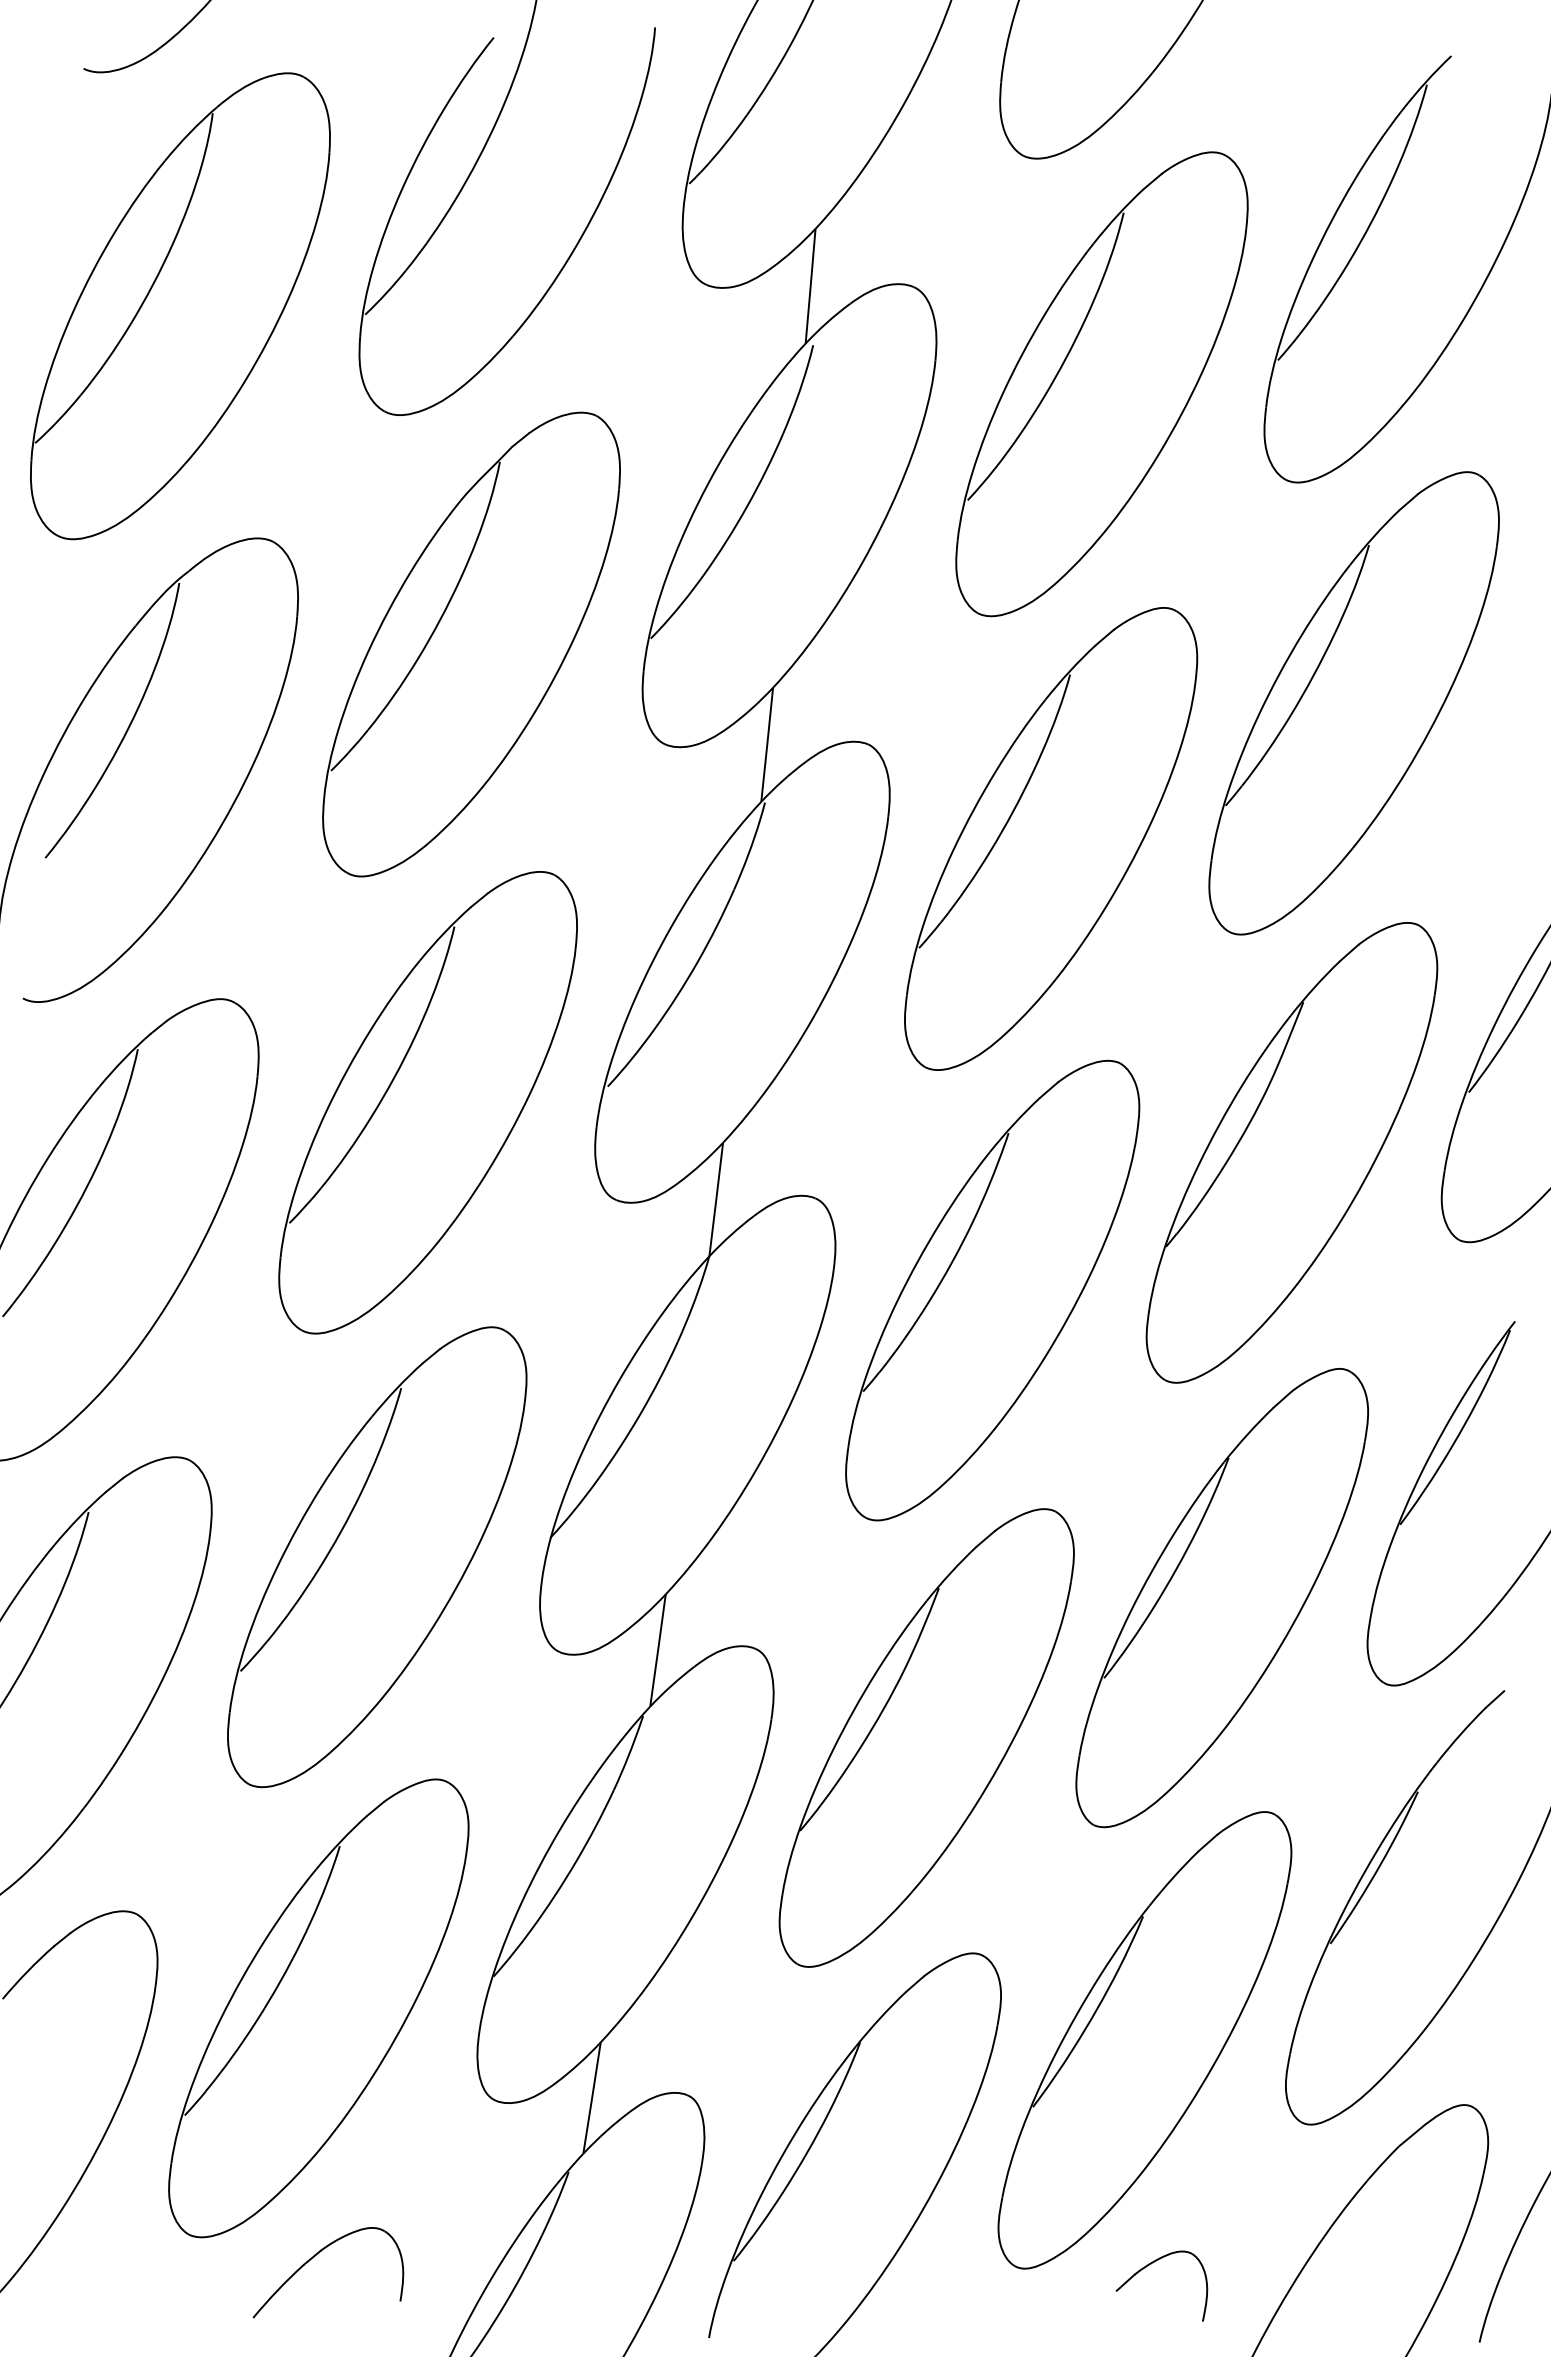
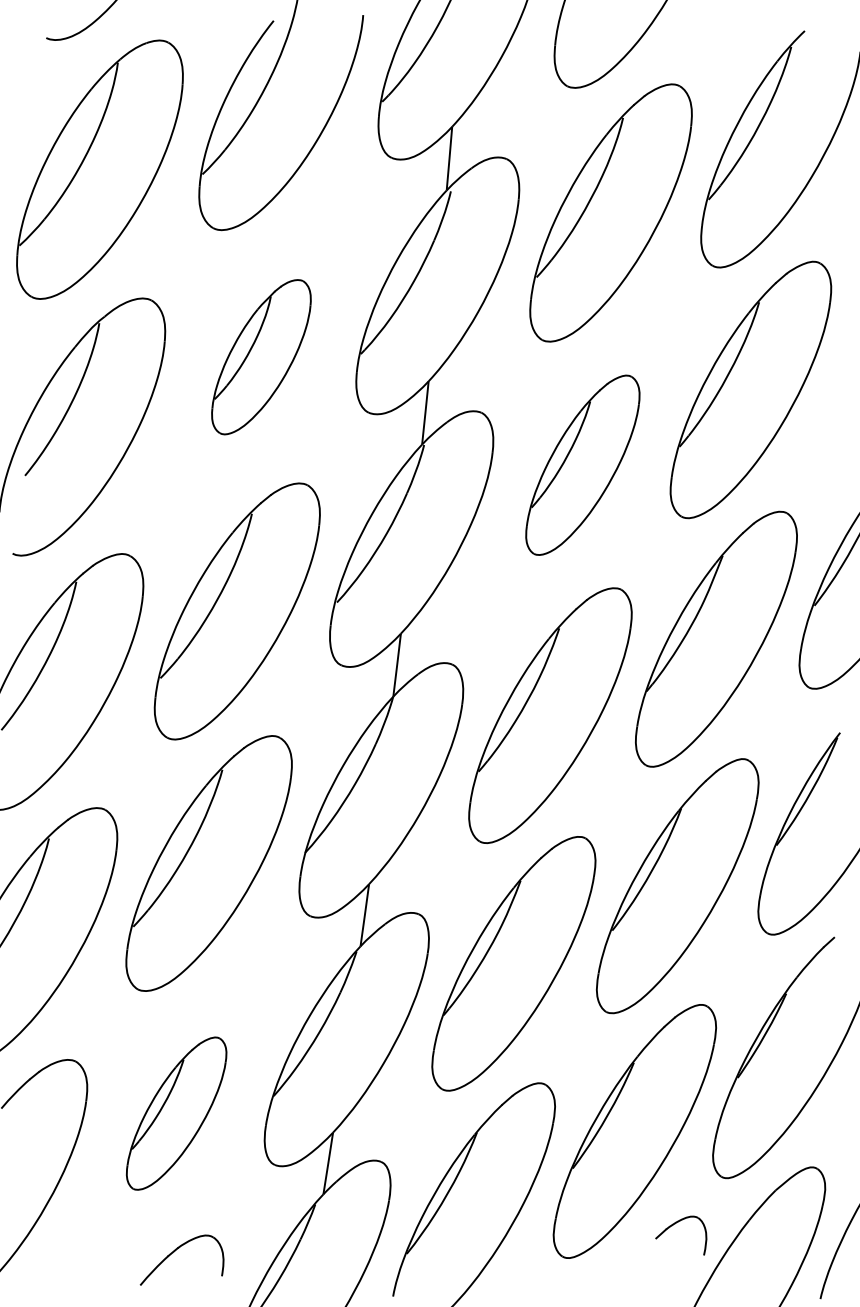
part: (471, 642) -> (261, 356), size x0.6
part: (1050, 839) -> (582, 465), size x0.7
part: (318, 2007) -> (176, 1113), size x0.6
part: (1151, 2265) -> (675, 1224), moved

